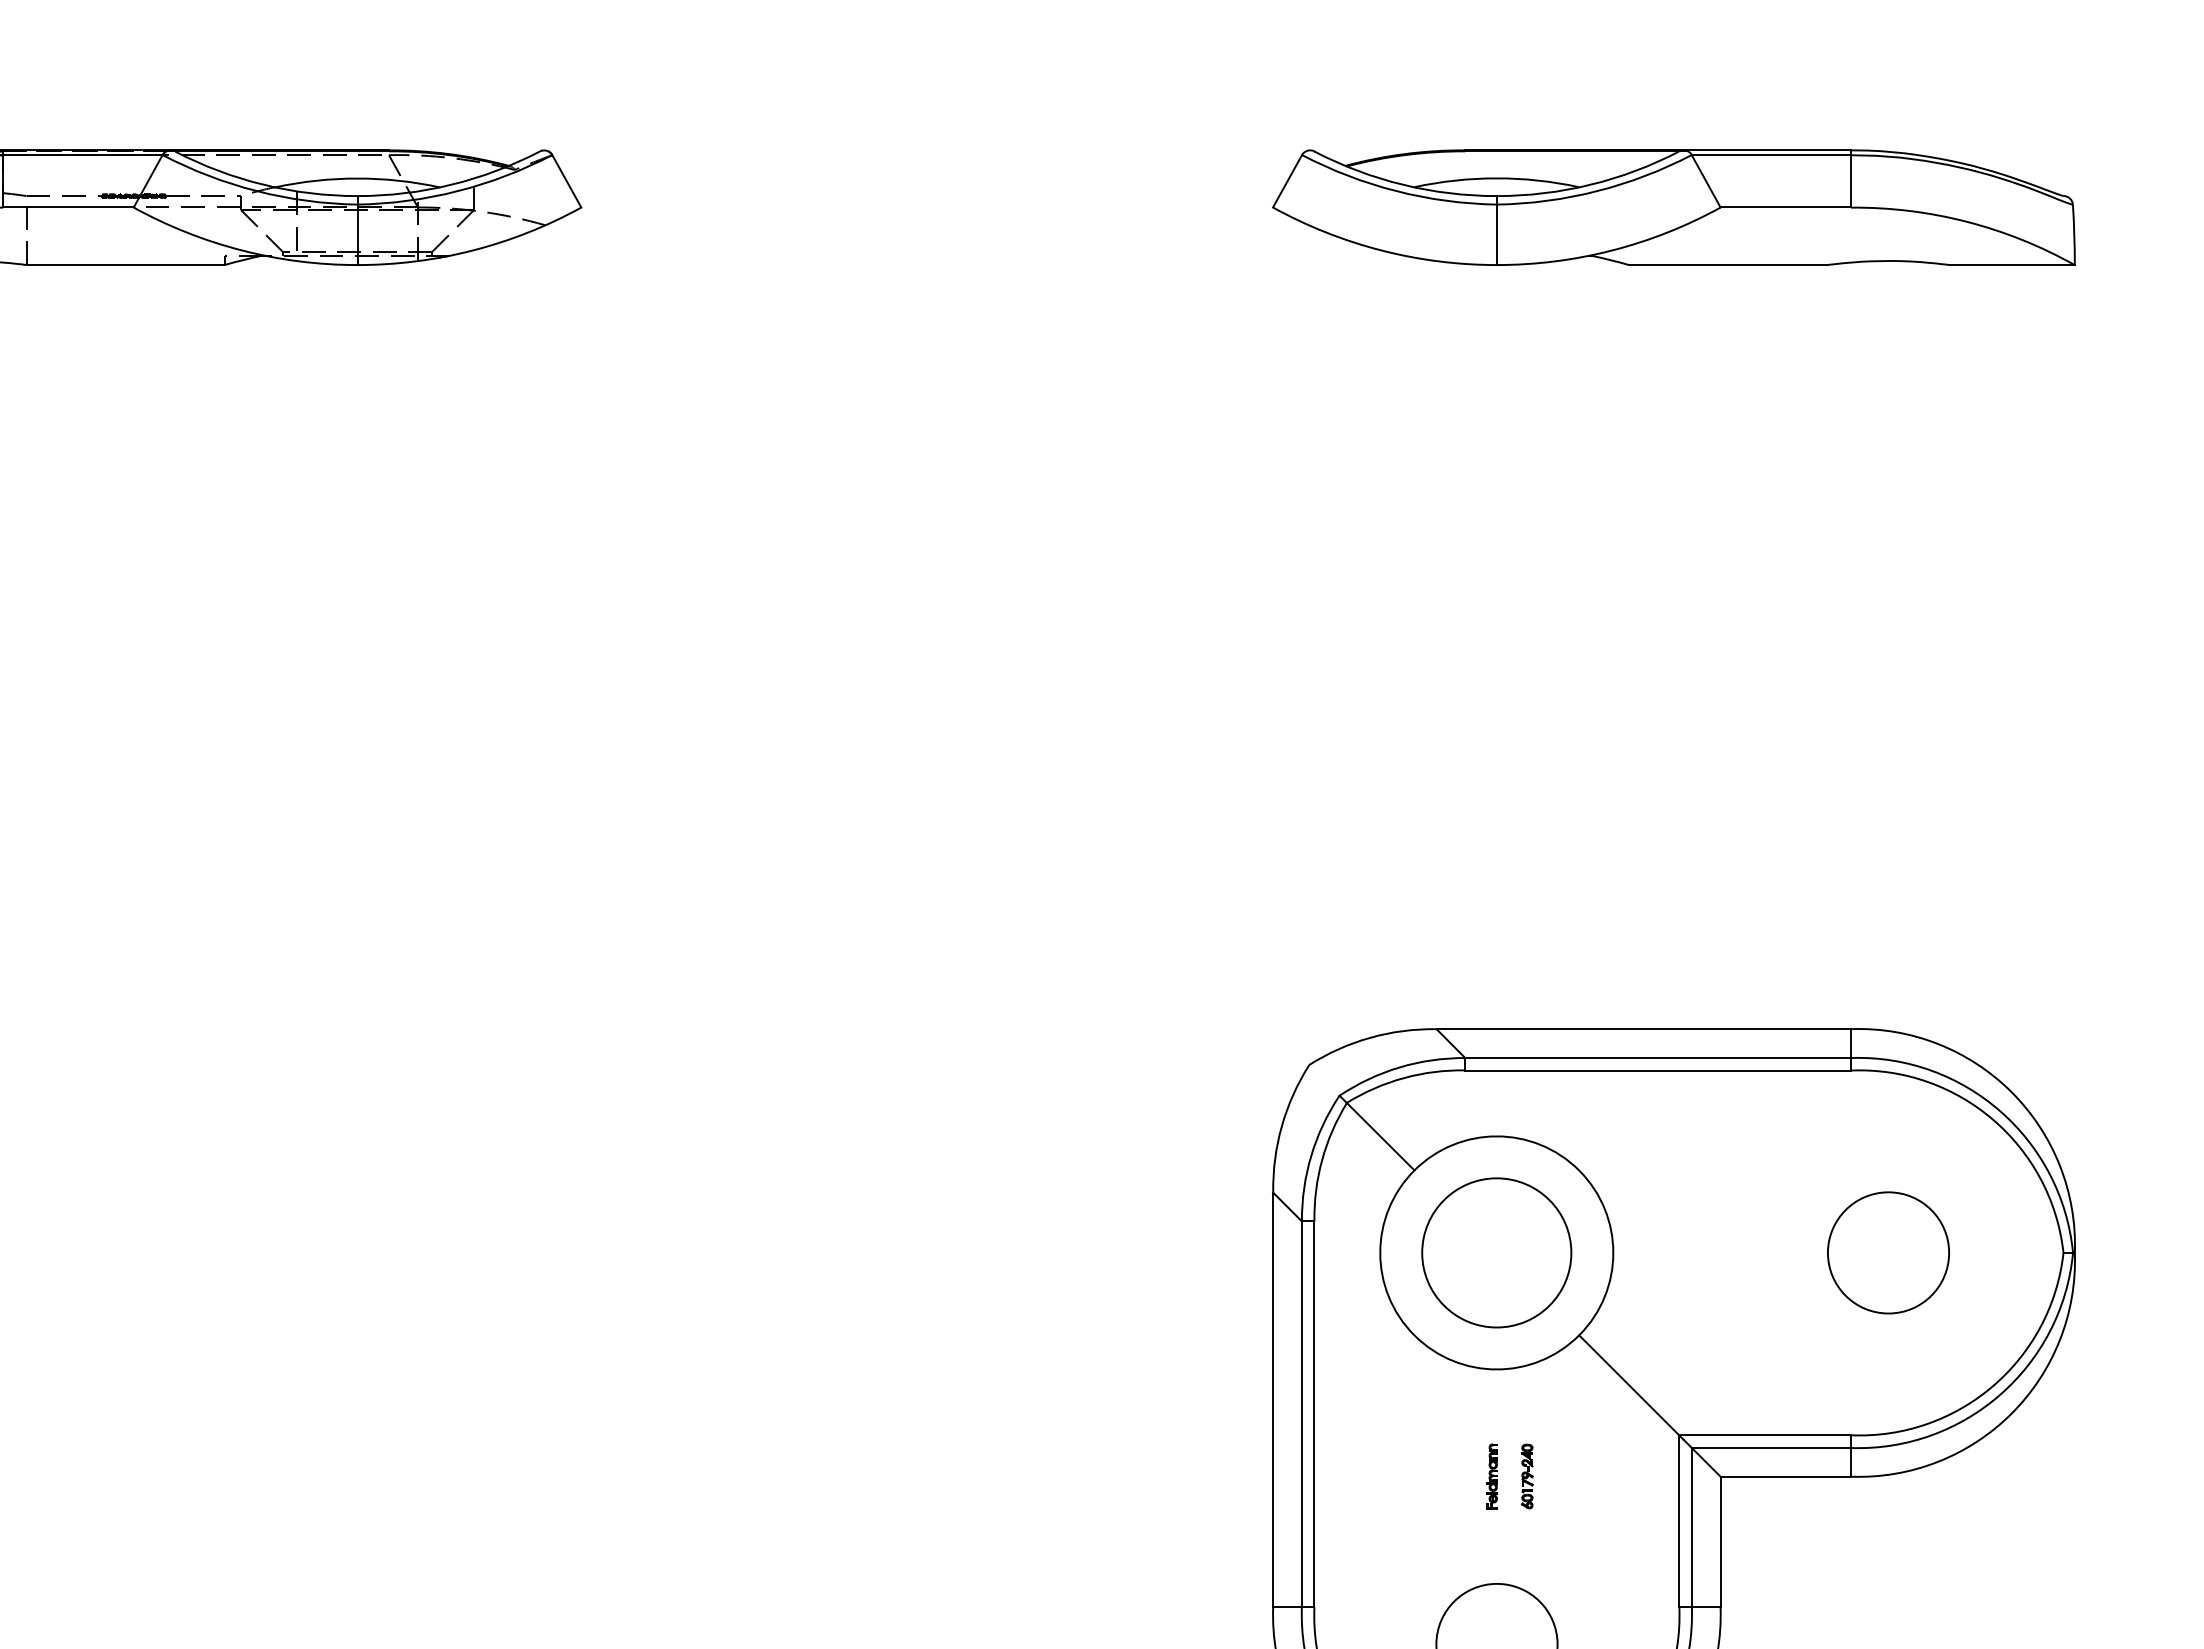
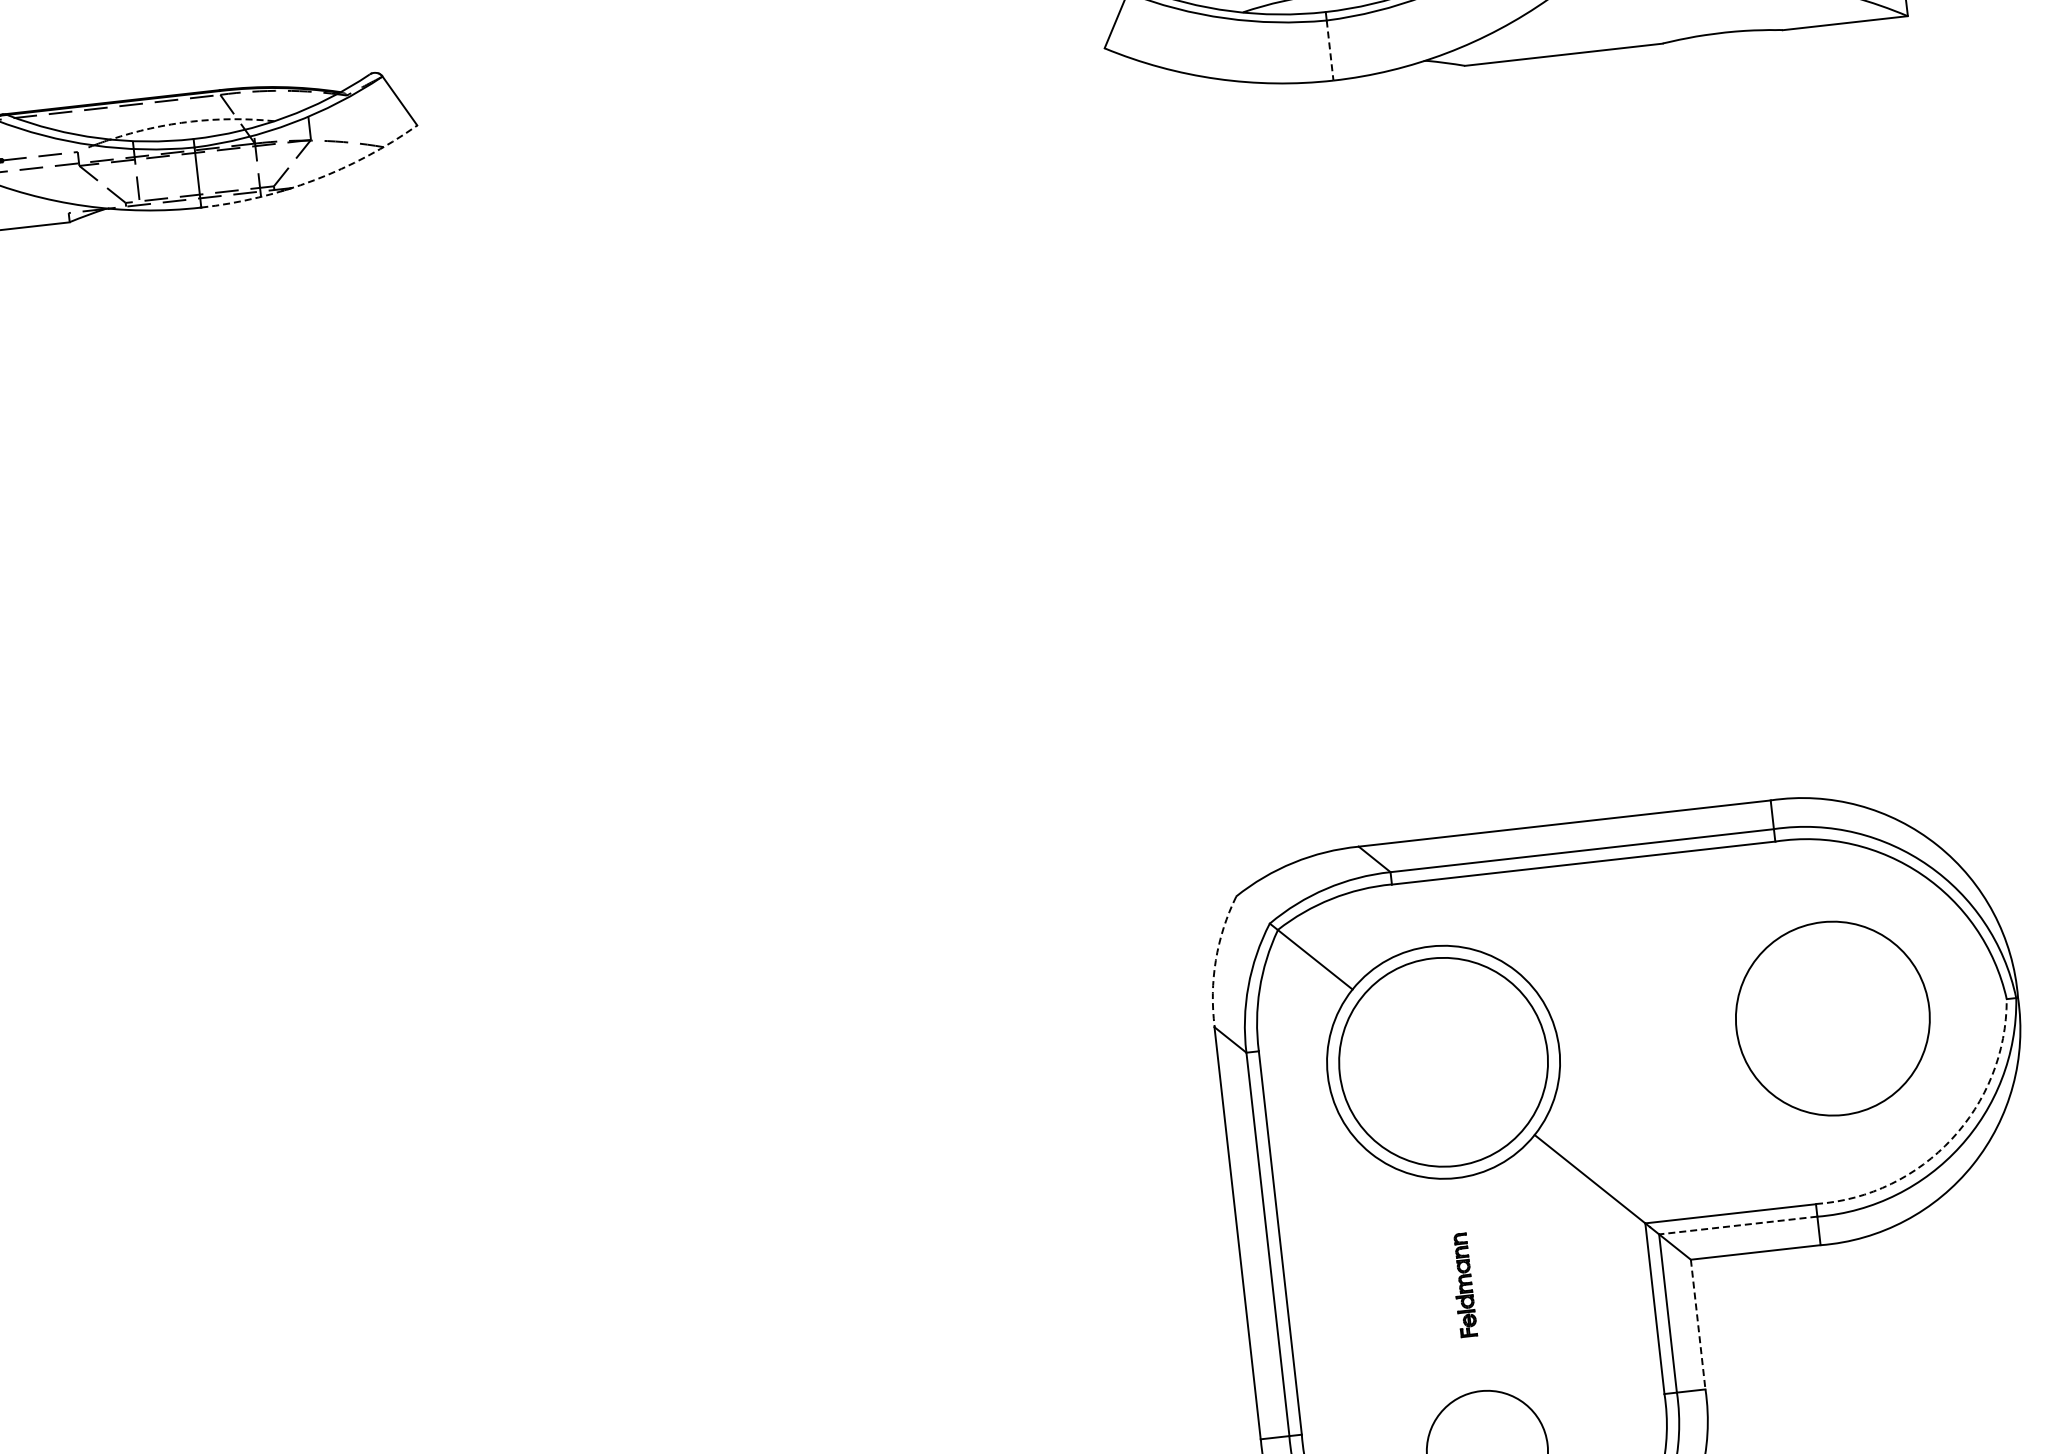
arc: (357, 178) -> (191, 121), solid -> dashed
line: (1496, 235) -> (1329, 51), solid -> dashed
arc: (473, 250) -> (314, 180), solid -> dashed
arc: (1281, 1126) -> (1215, 960), solid -> dashed
circle: (1496, 1252) -> (1443, 1061), size x1.4
circle: (1888, 1252) -> (1832, 1018), size x1.6
arc: (1993, 1385) -> (1951, 1138), solid -> dashed
line: (1771, 1447) -> (1738, 1225), solid -> dashed
part: (1491, 1476) -> (1463, 1285), size x1.6
part: (1527, 1476) -> (1499, 1281), removed
line: (1720, 1542) -> (1698, 1325), solid -> dashed

